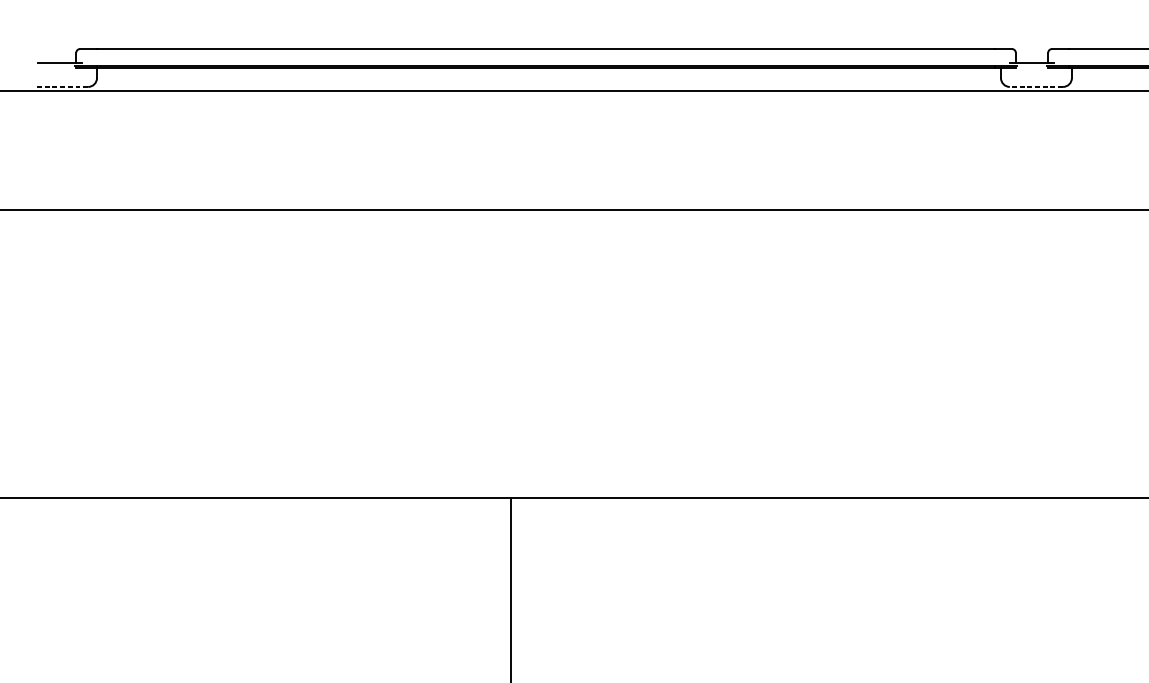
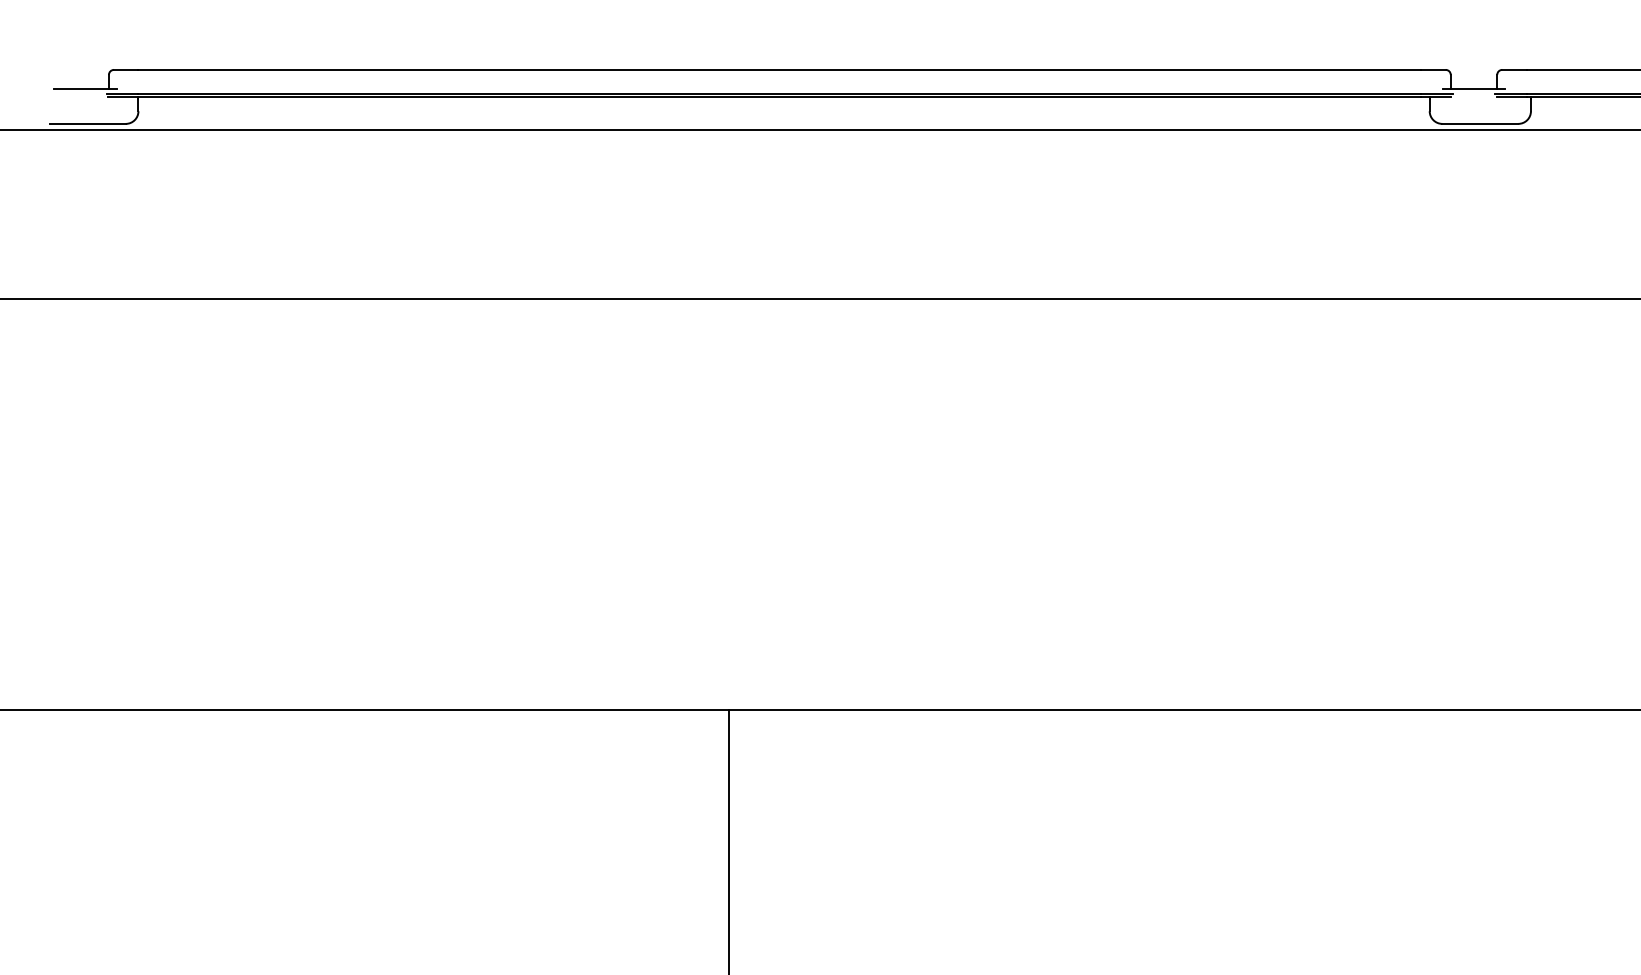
line: (61, 86) -> (87, 123), dashed -> solid
line: (1036, 86) -> (1480, 123), dashed -> solid

